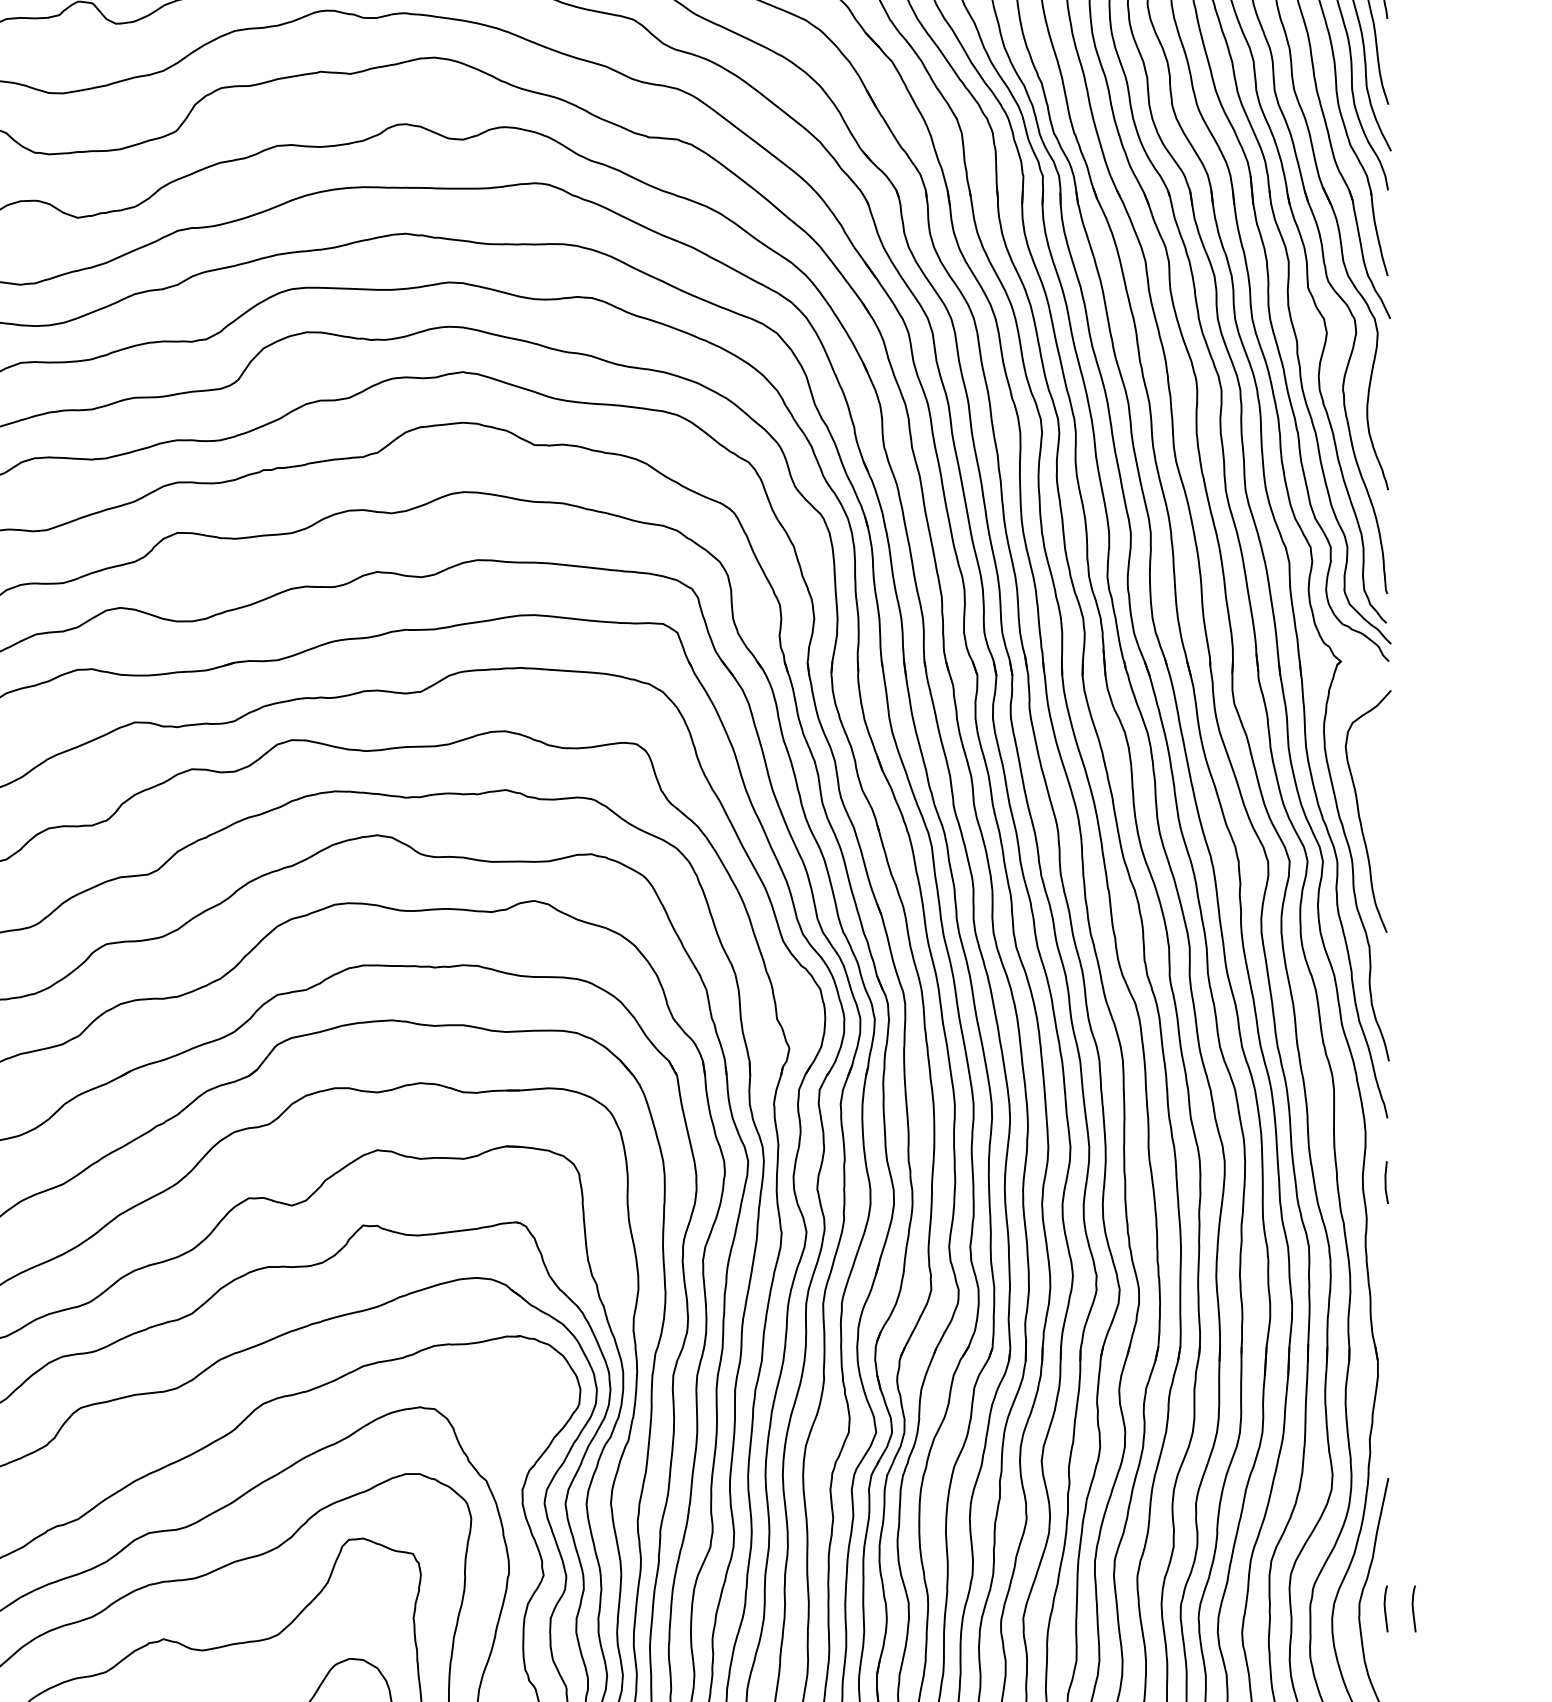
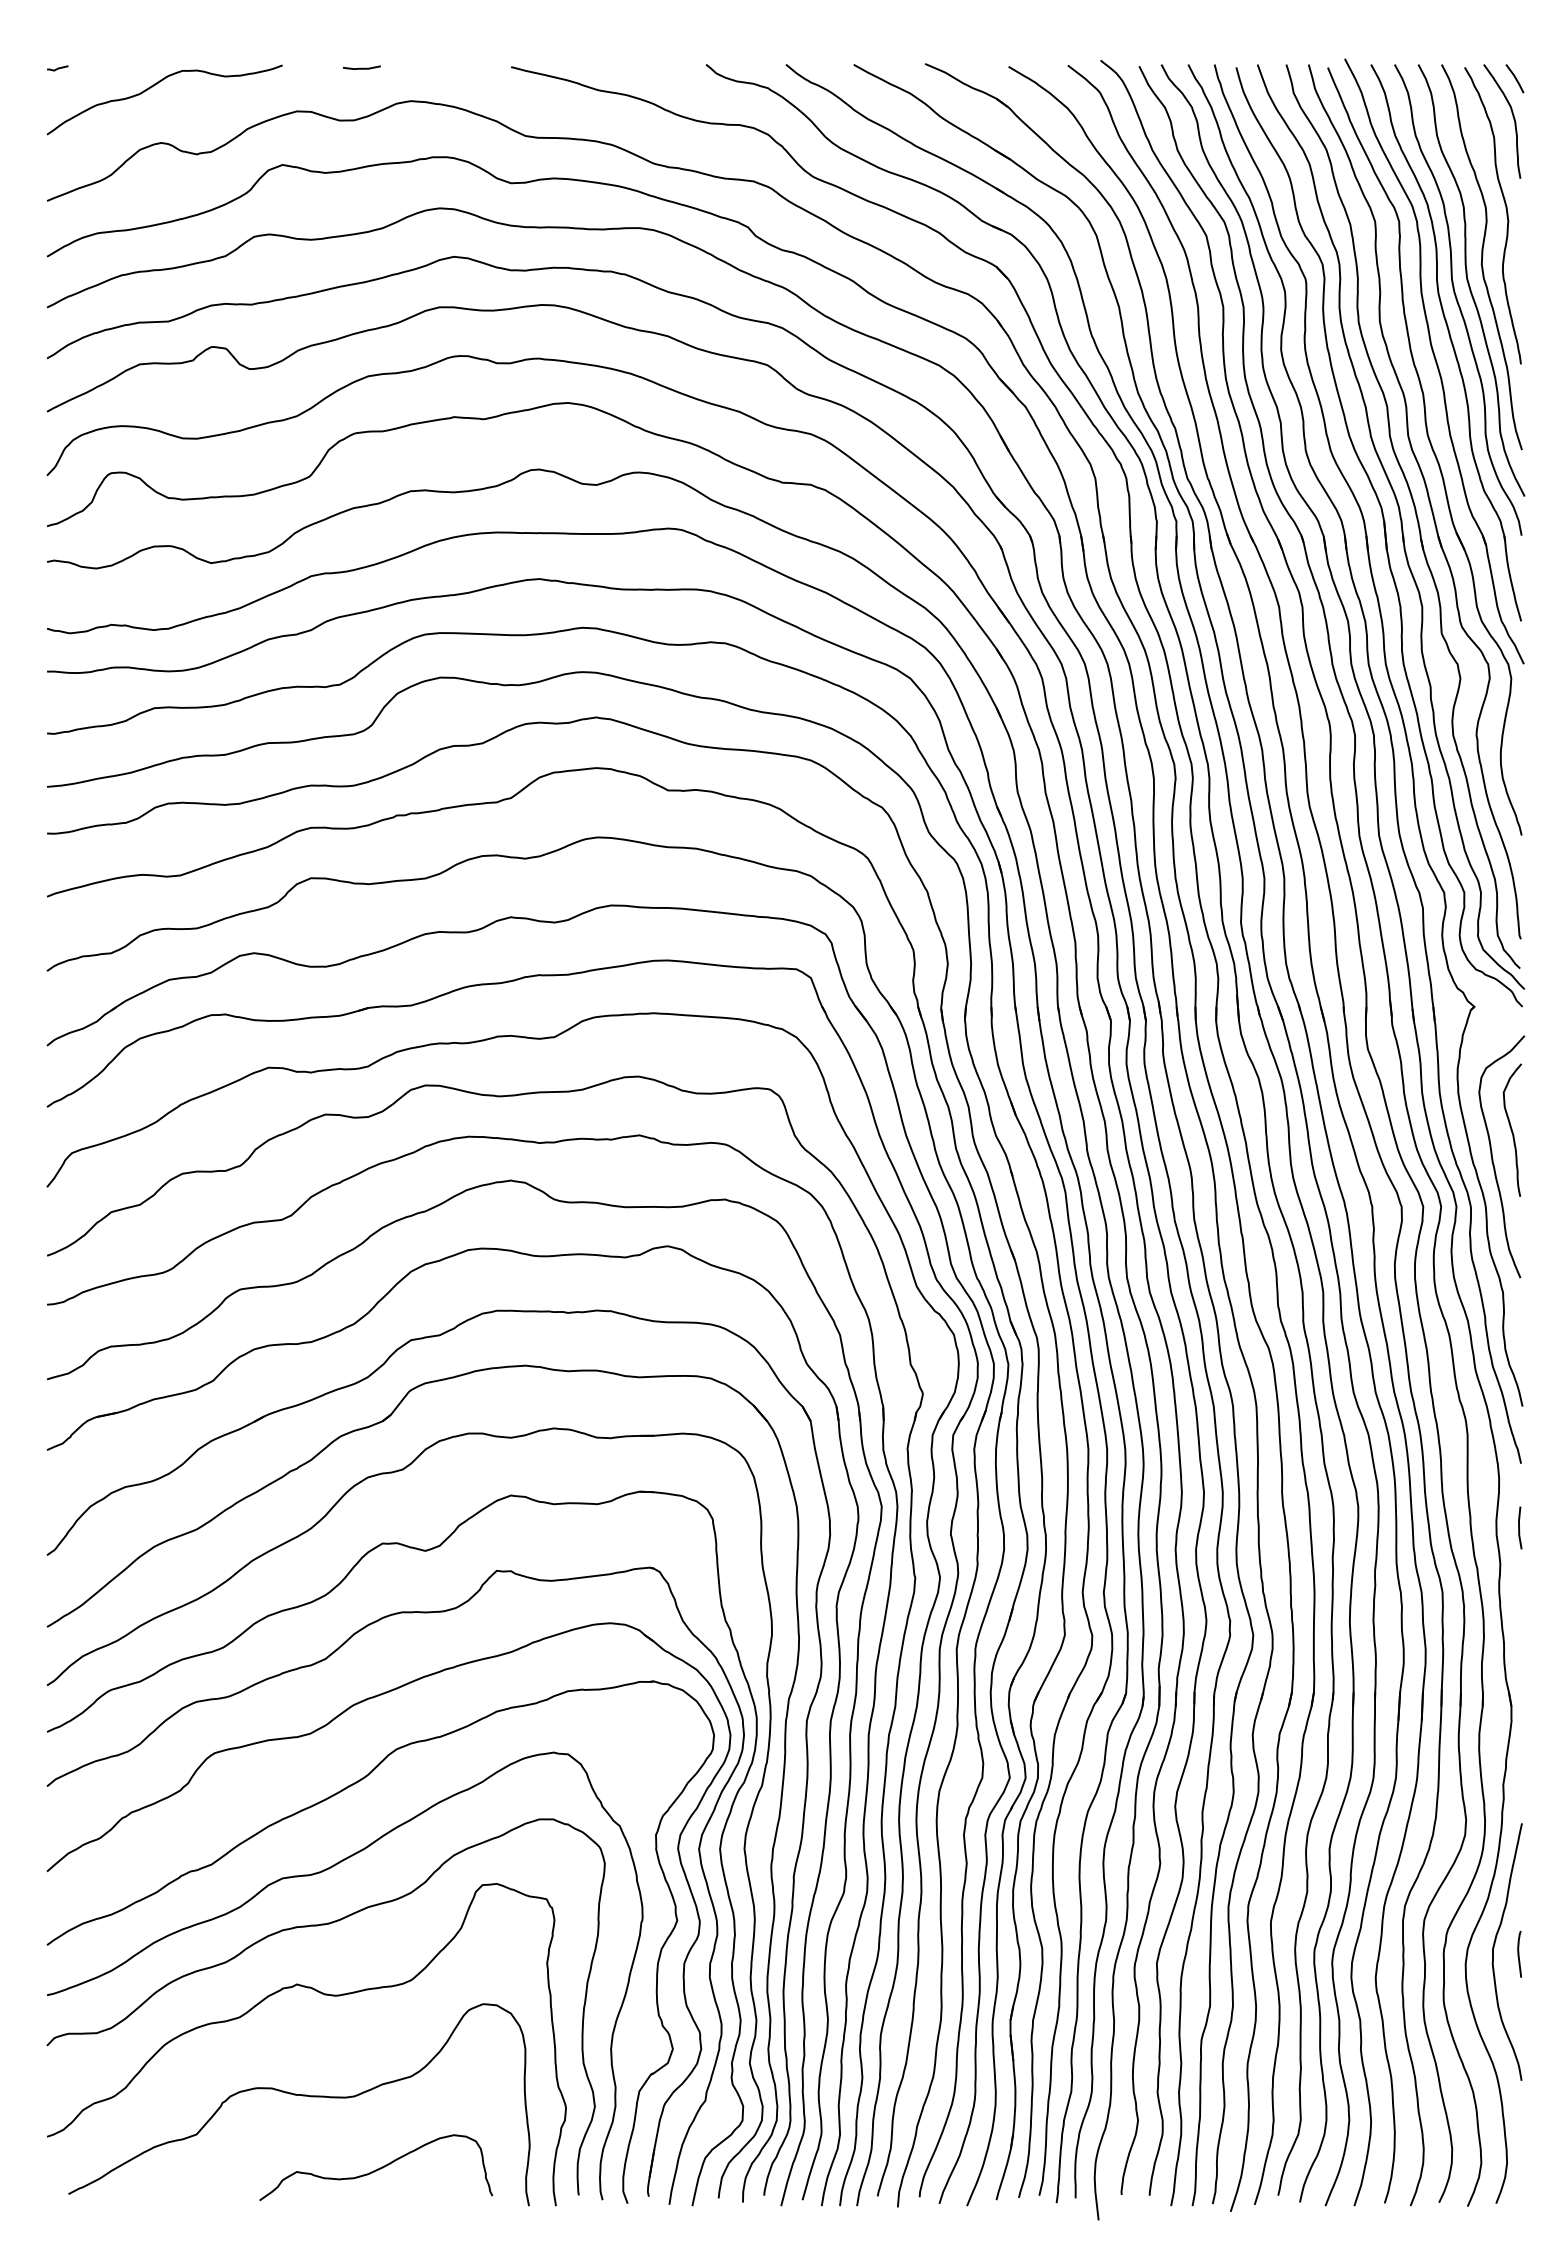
curve: (1377, 784) -> (1511, 1129), added
curve: (1413, 1608) -> (1547, 1953), removed

